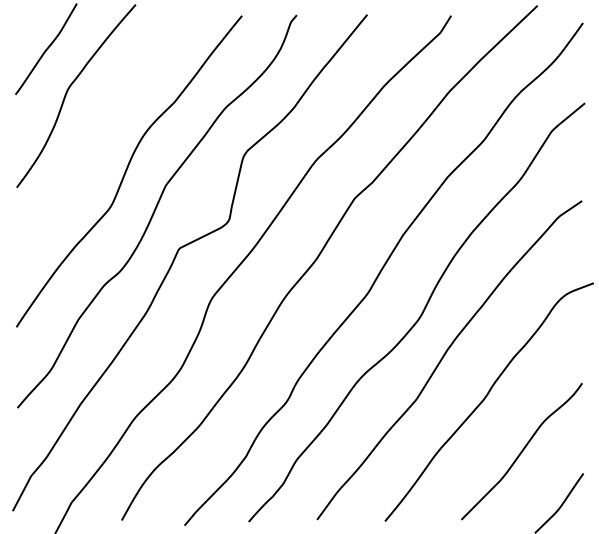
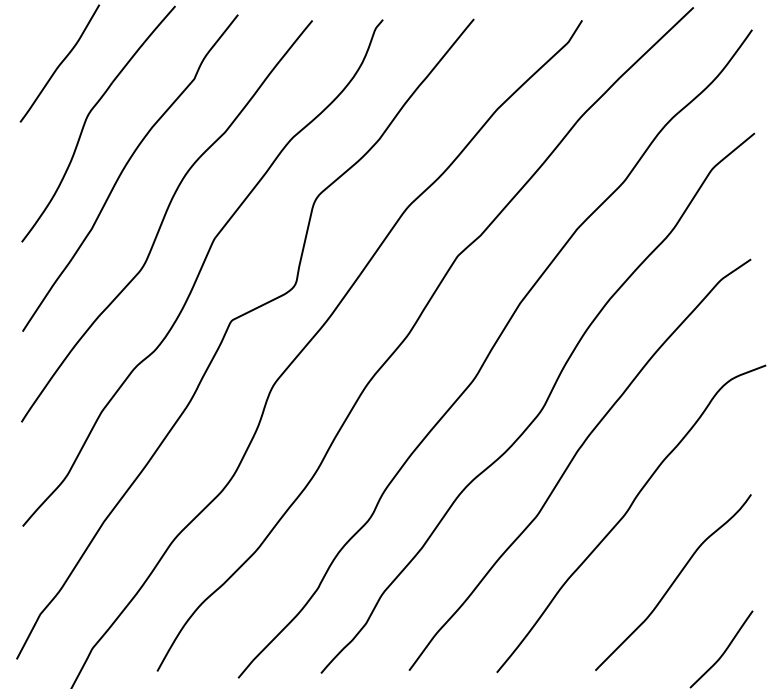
curve: (97, 130) -> (125, 168), added

